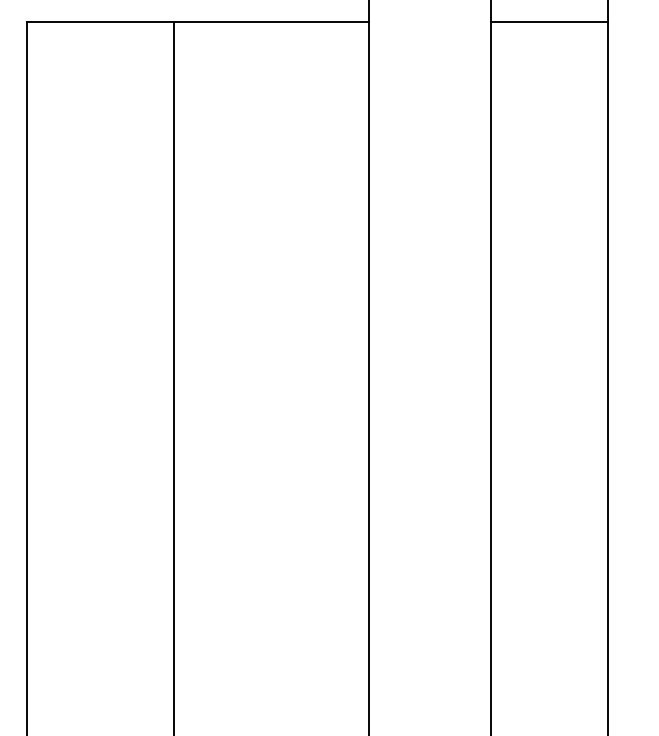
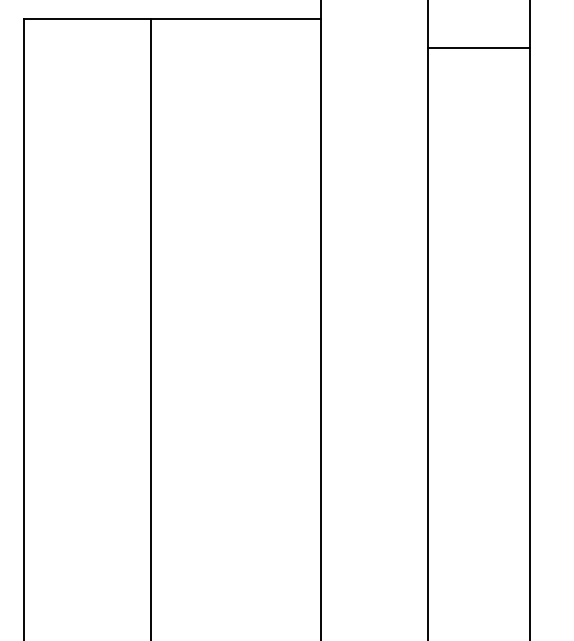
line: (549, 21) -> (478, 47), moved

